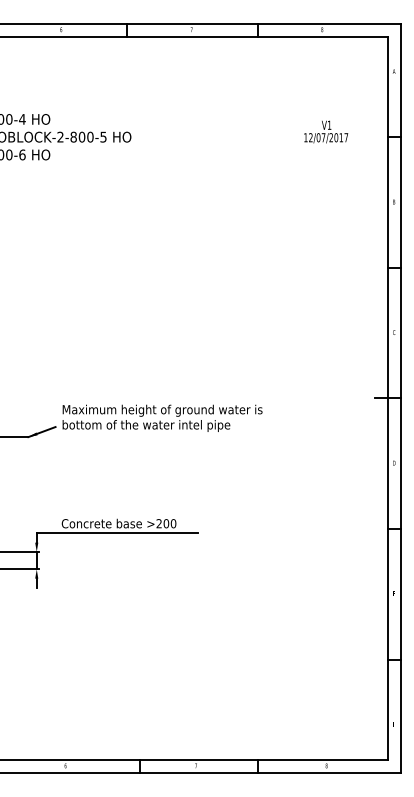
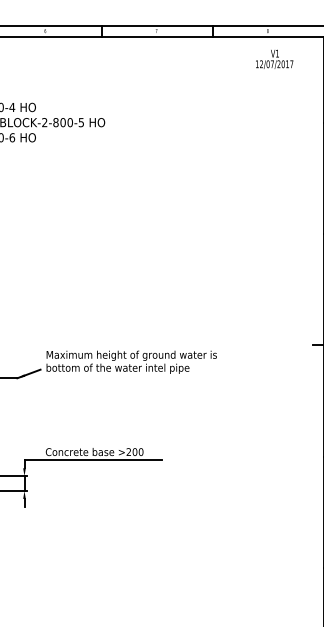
text: (326, 131) -> (274, 58), moved

